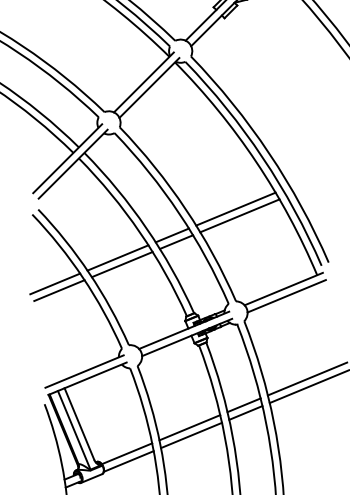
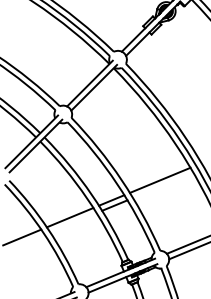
line: (239, 215) -> (162, 185), removed
line: (121, 264) -> (72, 222), removed
line: (59, 290) -> (25, 242), removed

